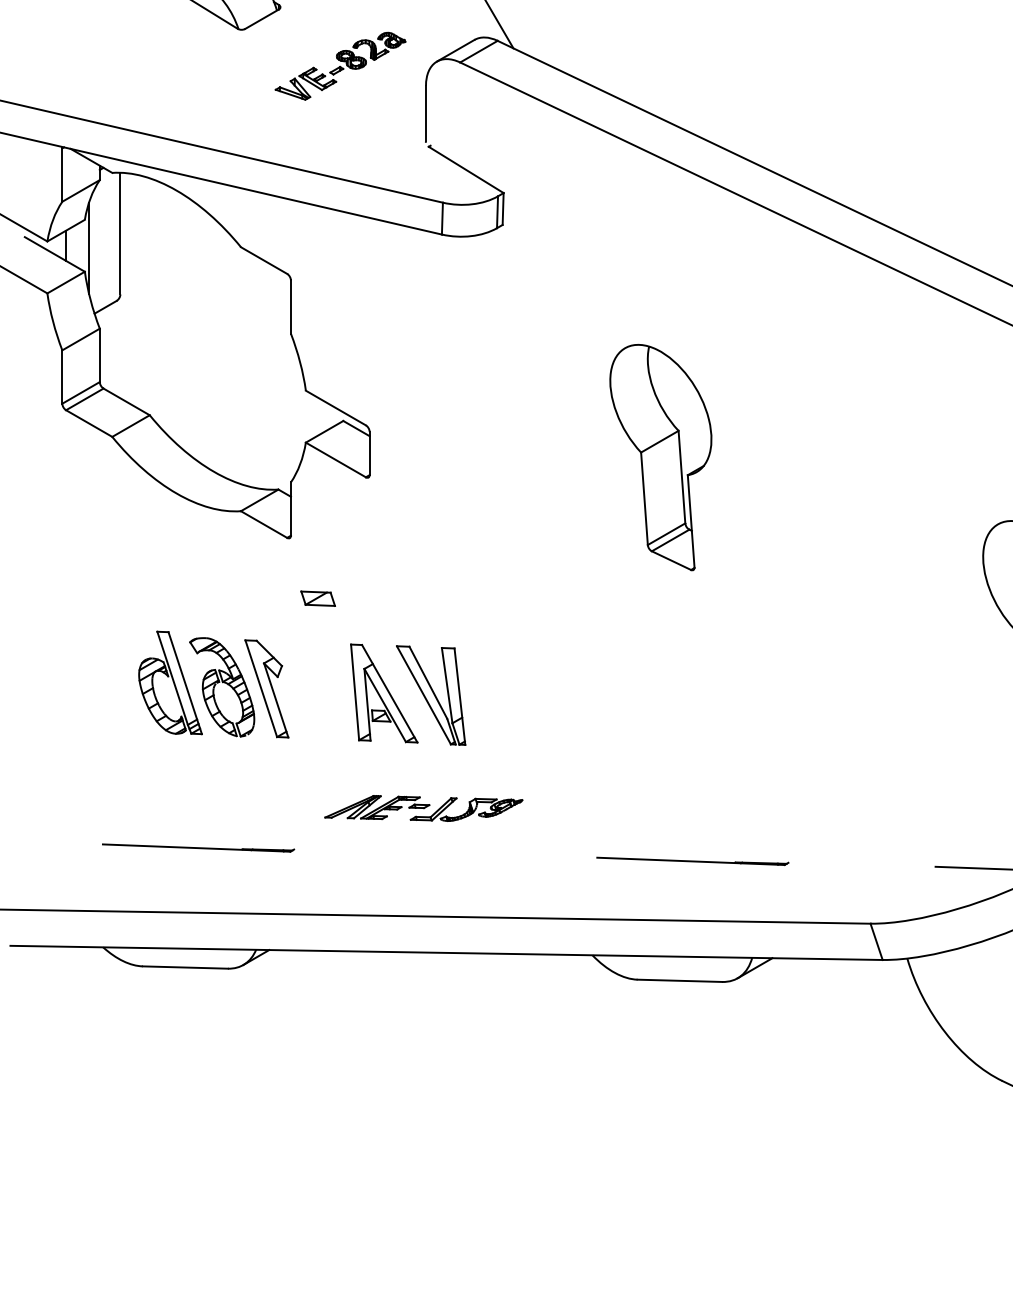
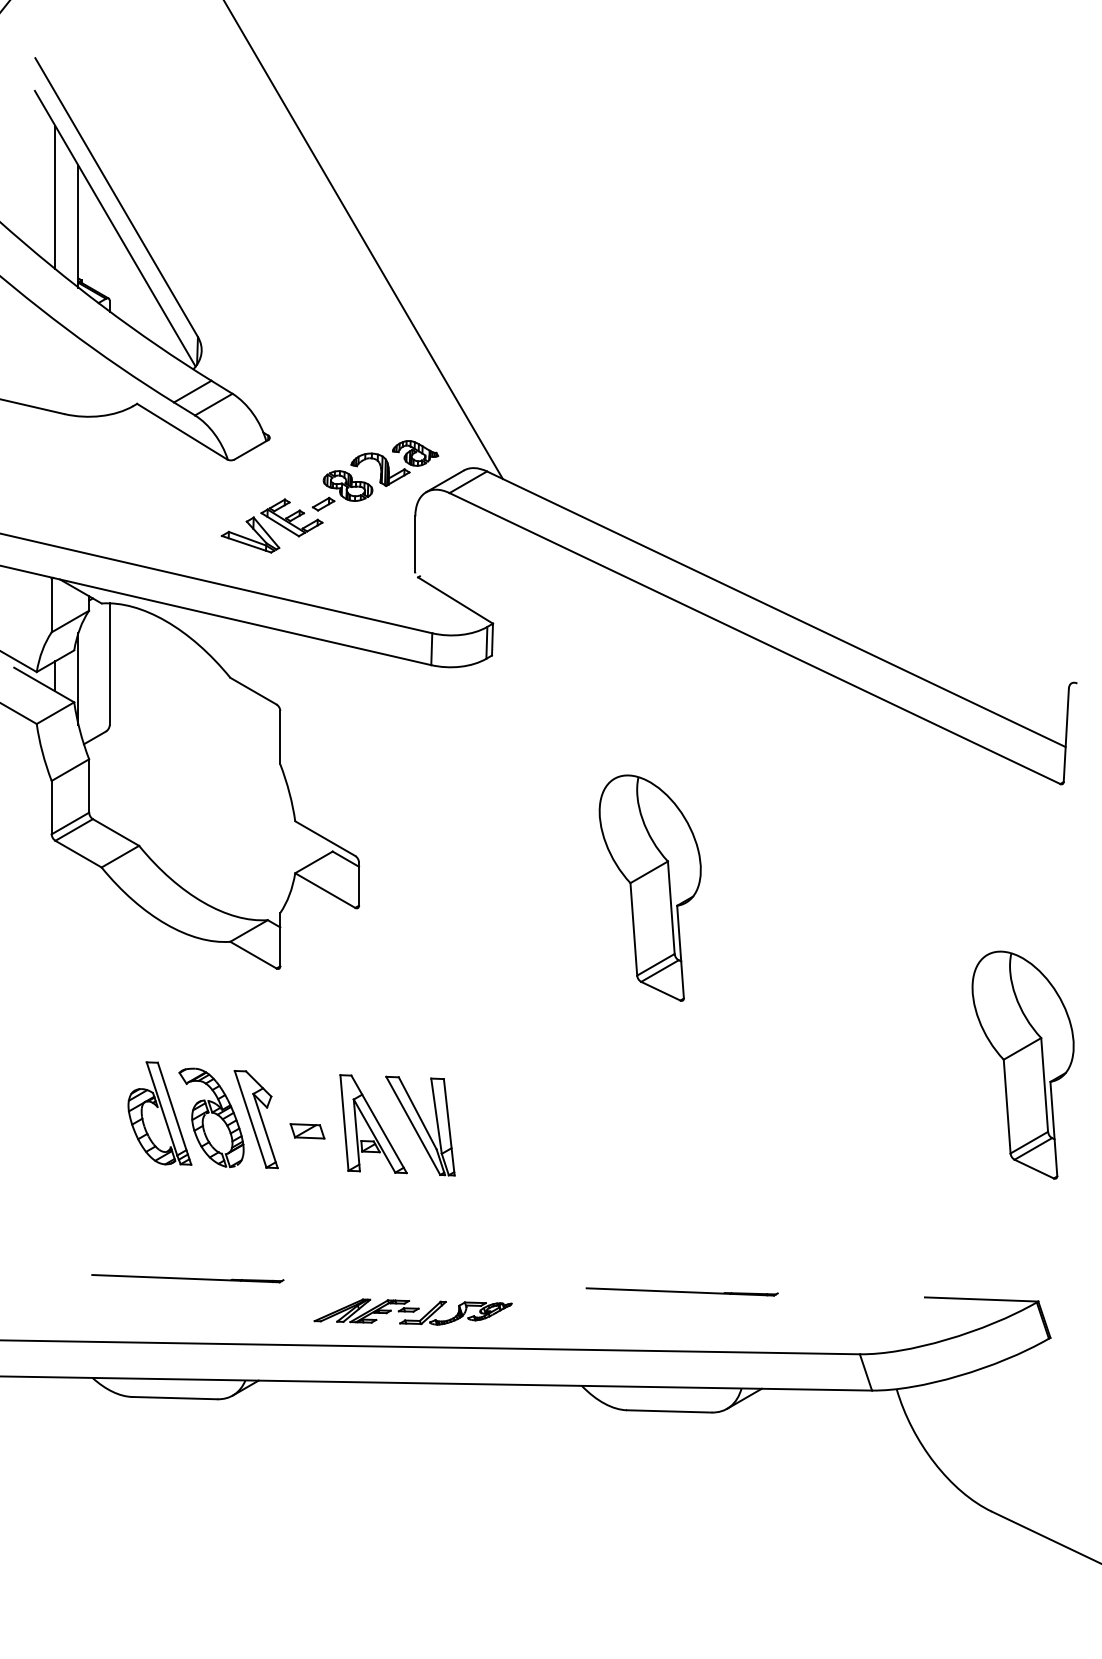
part: (340, 65) -> (329, 496), size x1.67
part: (318, 598) -> (307, 1131), moved
part: (423, 807) -> (412, 1311), moved

